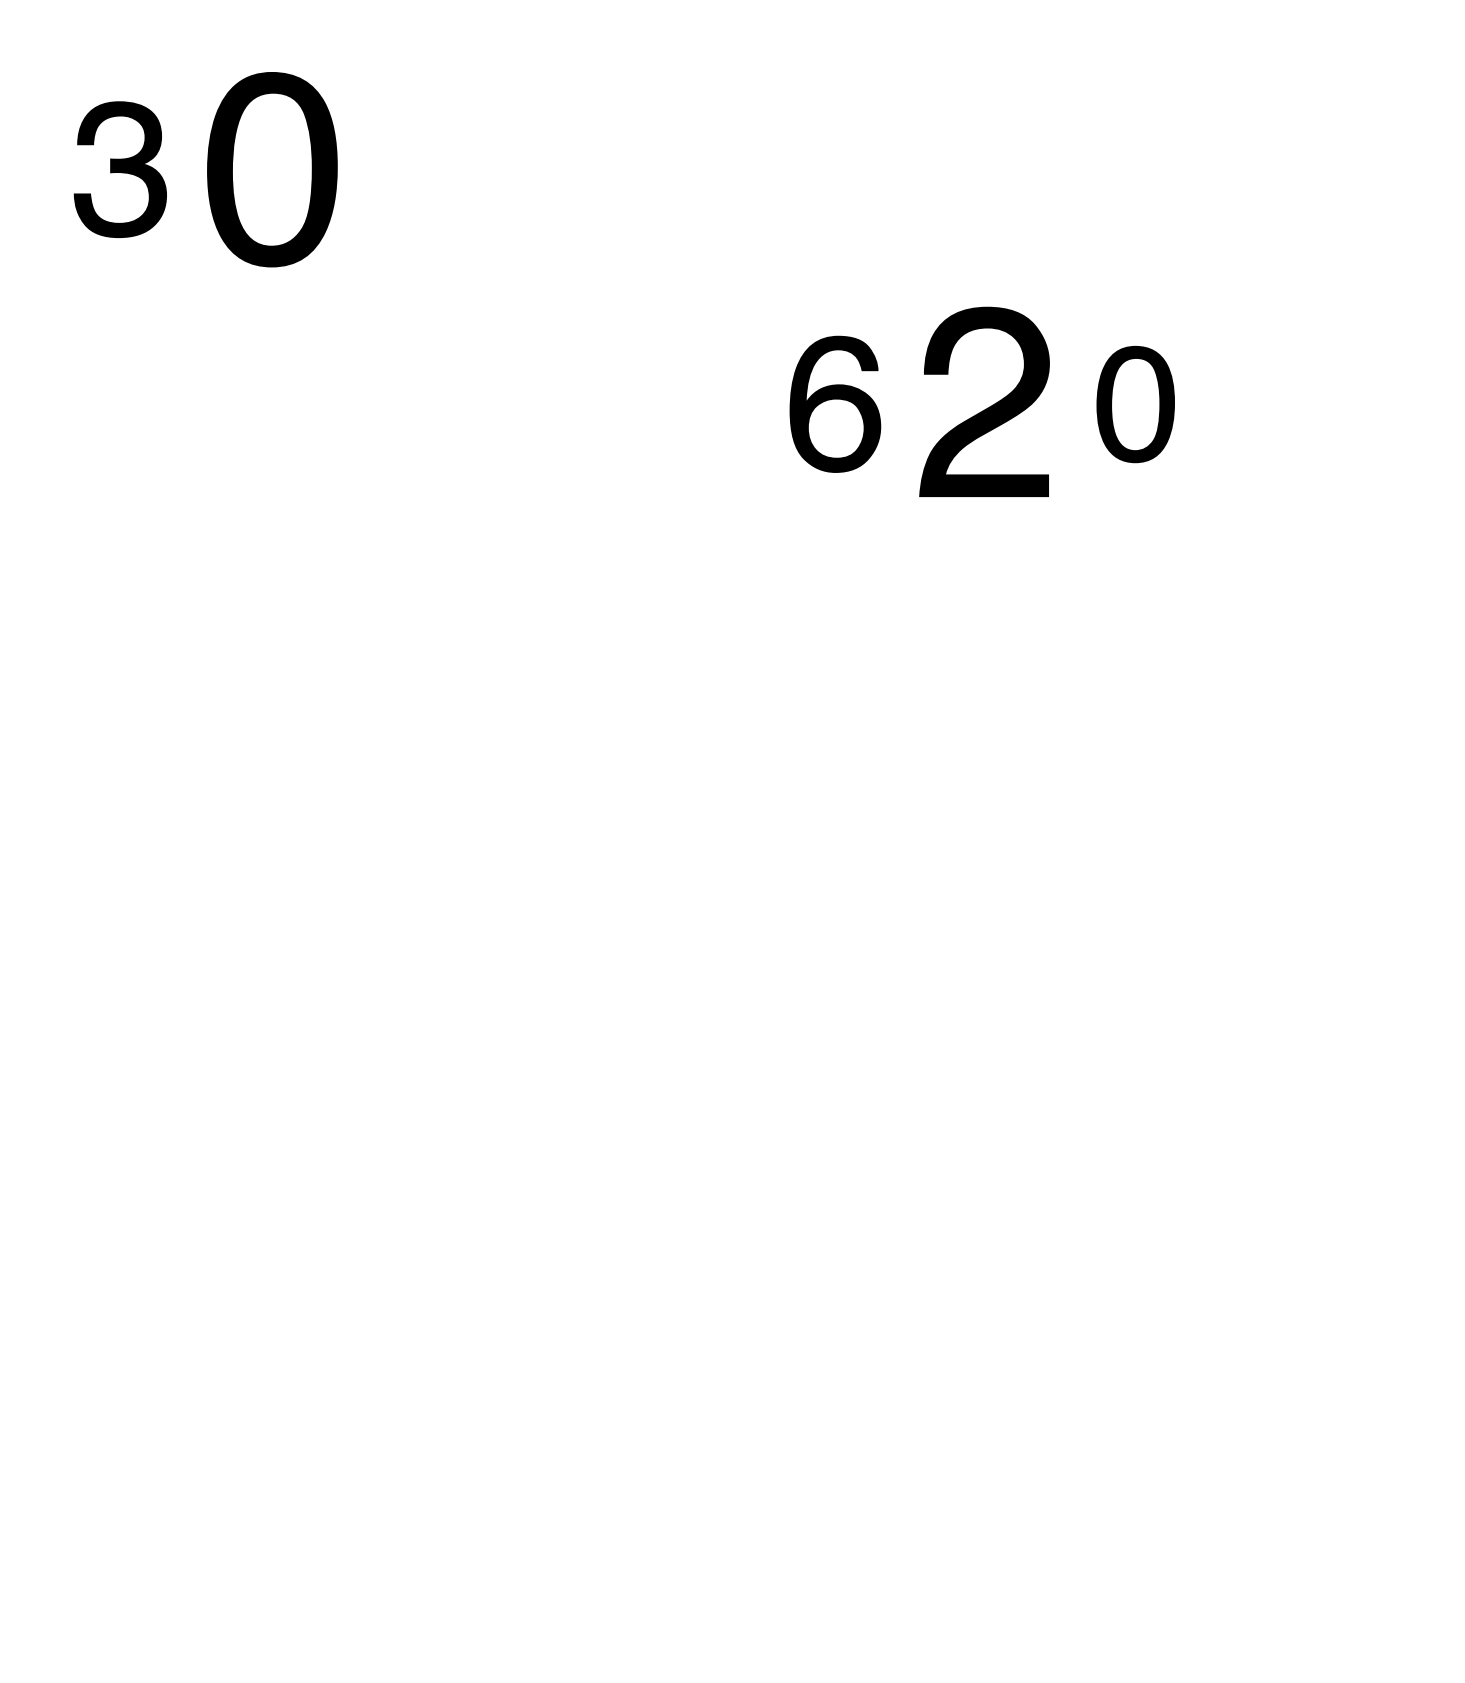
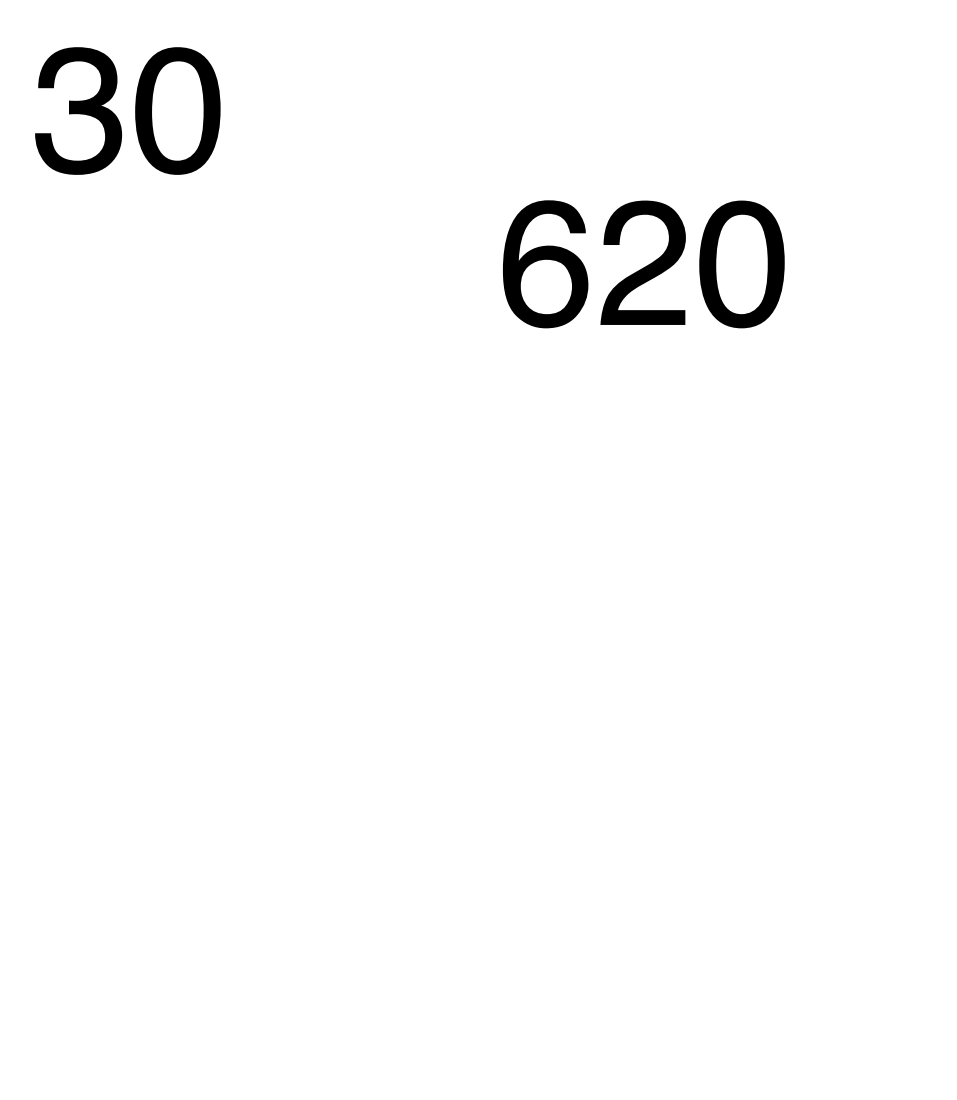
part: (120, 168) -> (78, 110), size x1.43
part: (835, 404) -> (545, 264), size x1.43
part: (1134, 404) -> (741, 264), size x1.67

